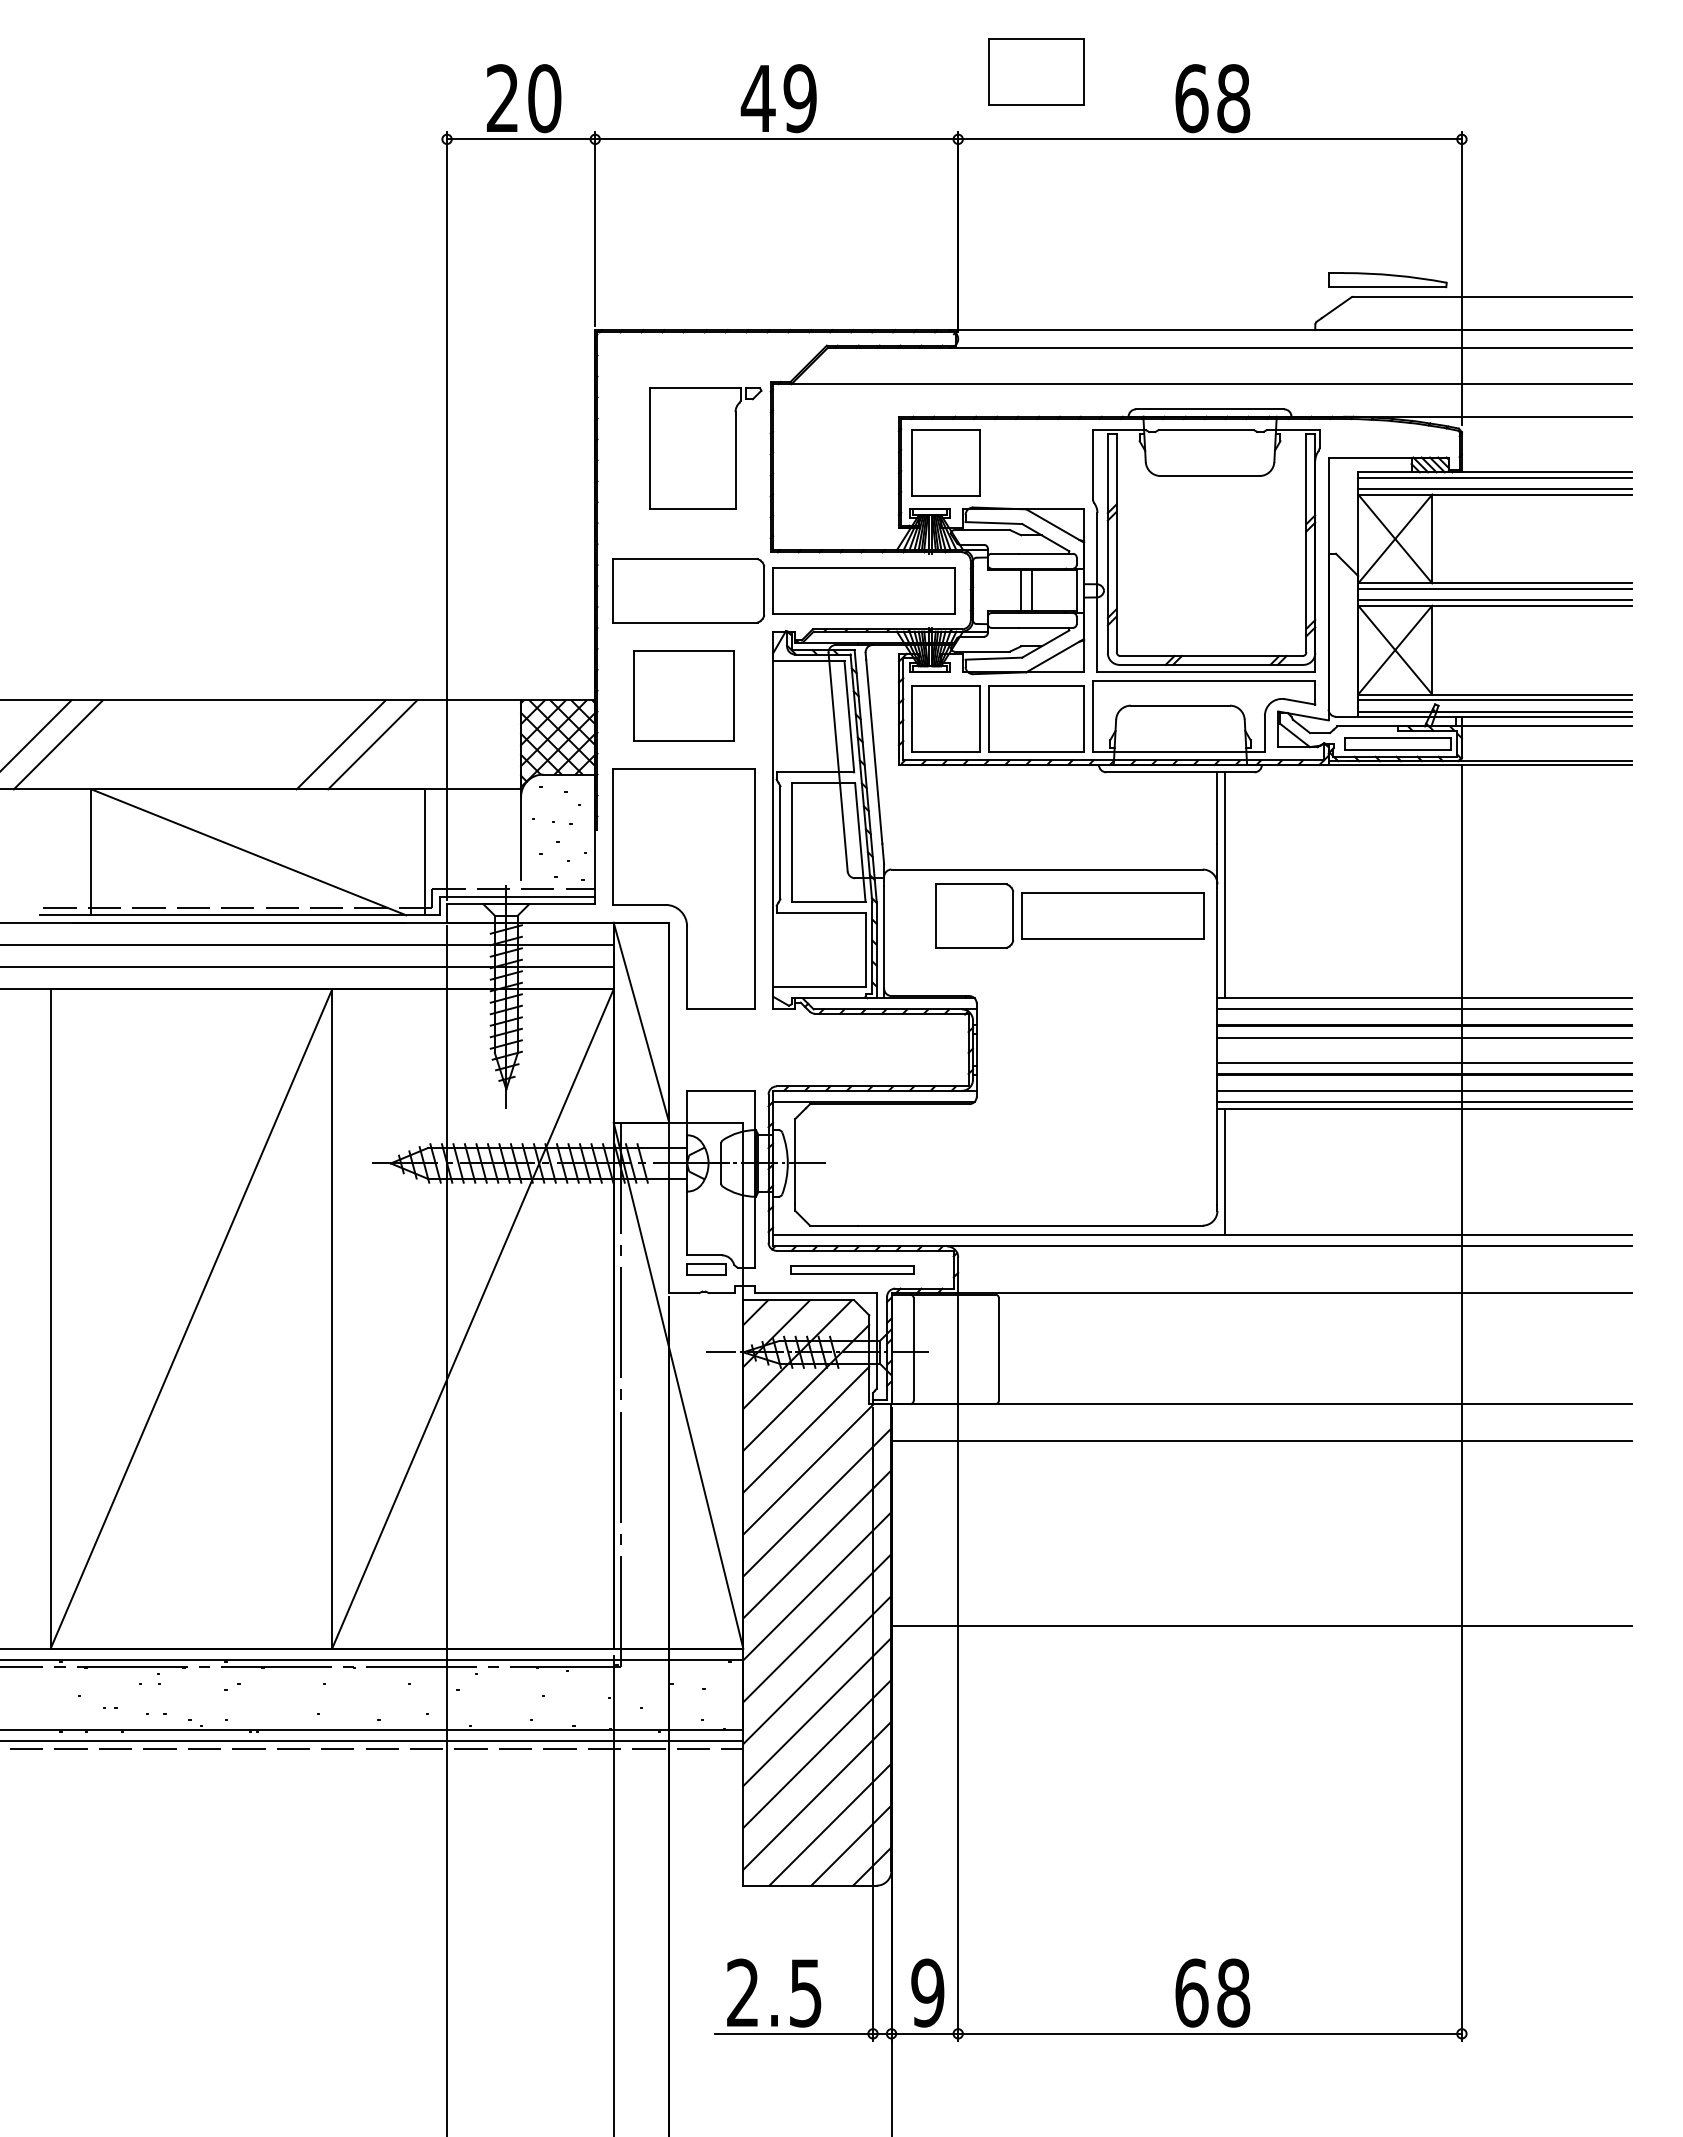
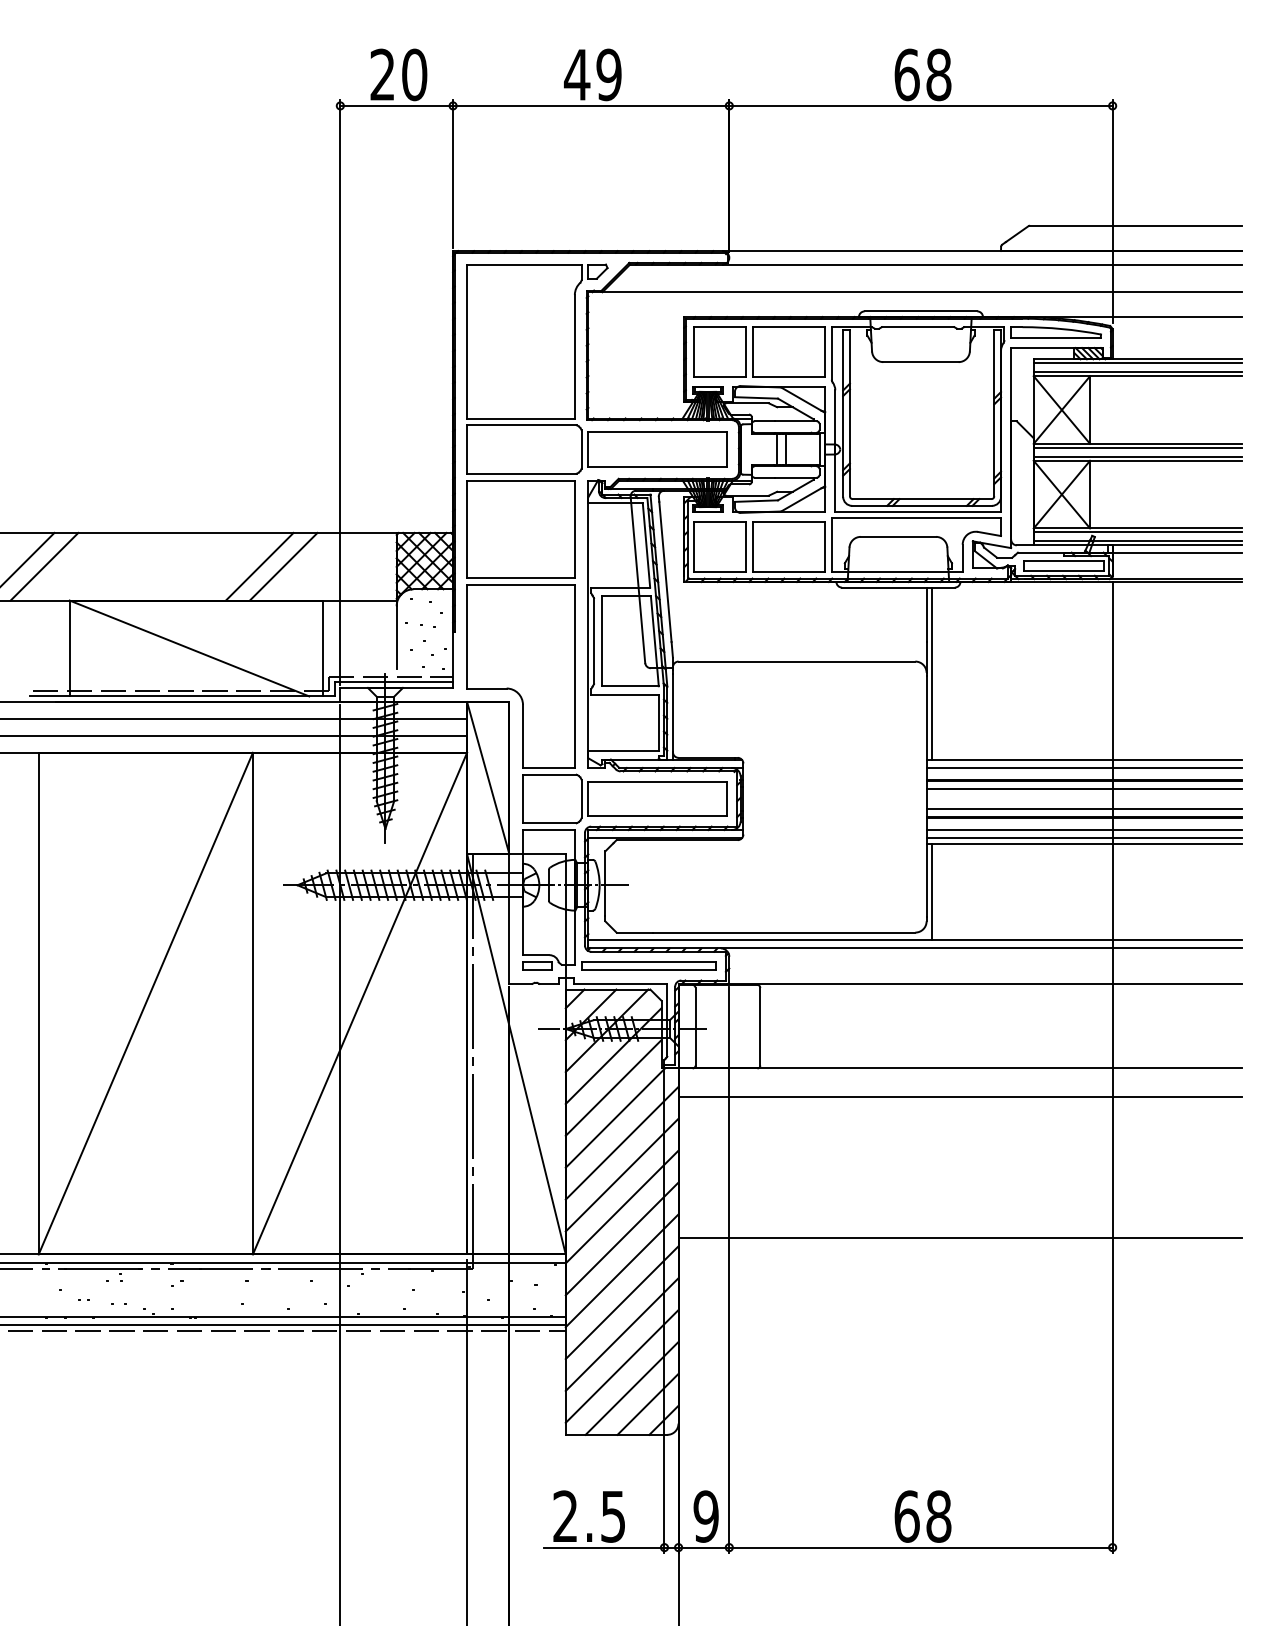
part: (1036, 71) -> (788, 351), moved
part: (1387, 280) -> (1056, 332), moved
part: (705, 448) -> (537, 341), size x1.67
part: (683, 695) -> (520, 529), size x1.43
part: (1069, 915) -> (624, 798), moved
part: (851, 1269) -> (648, 965), size x1.43

